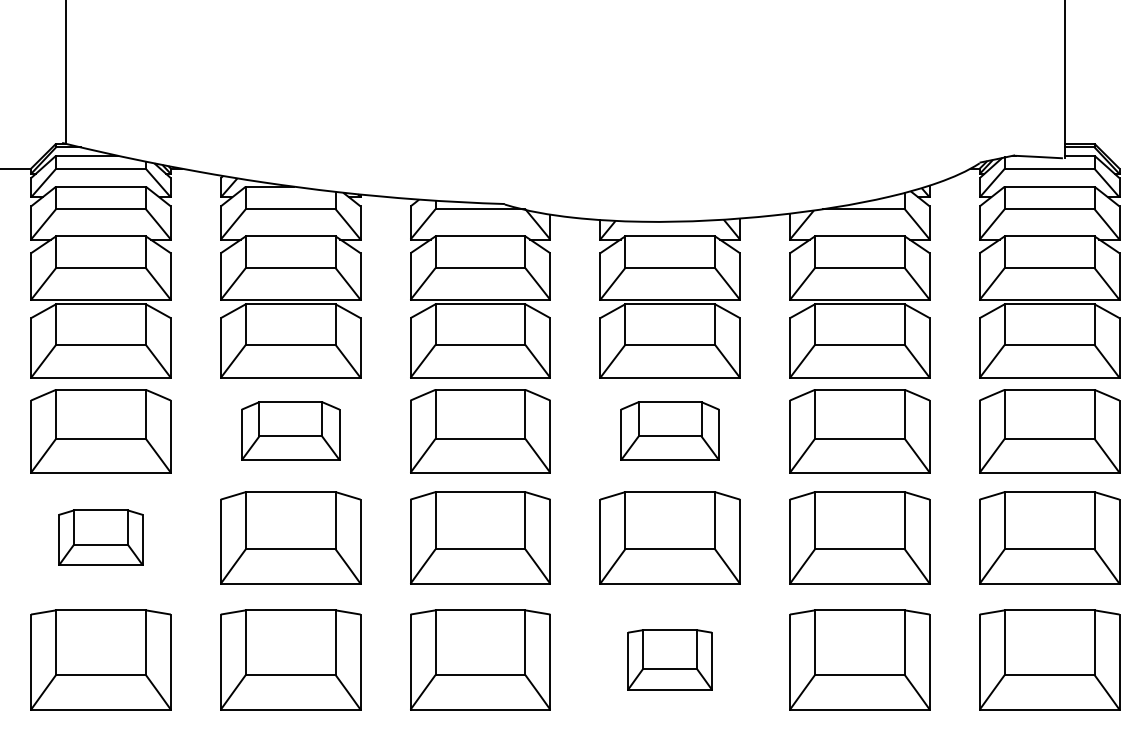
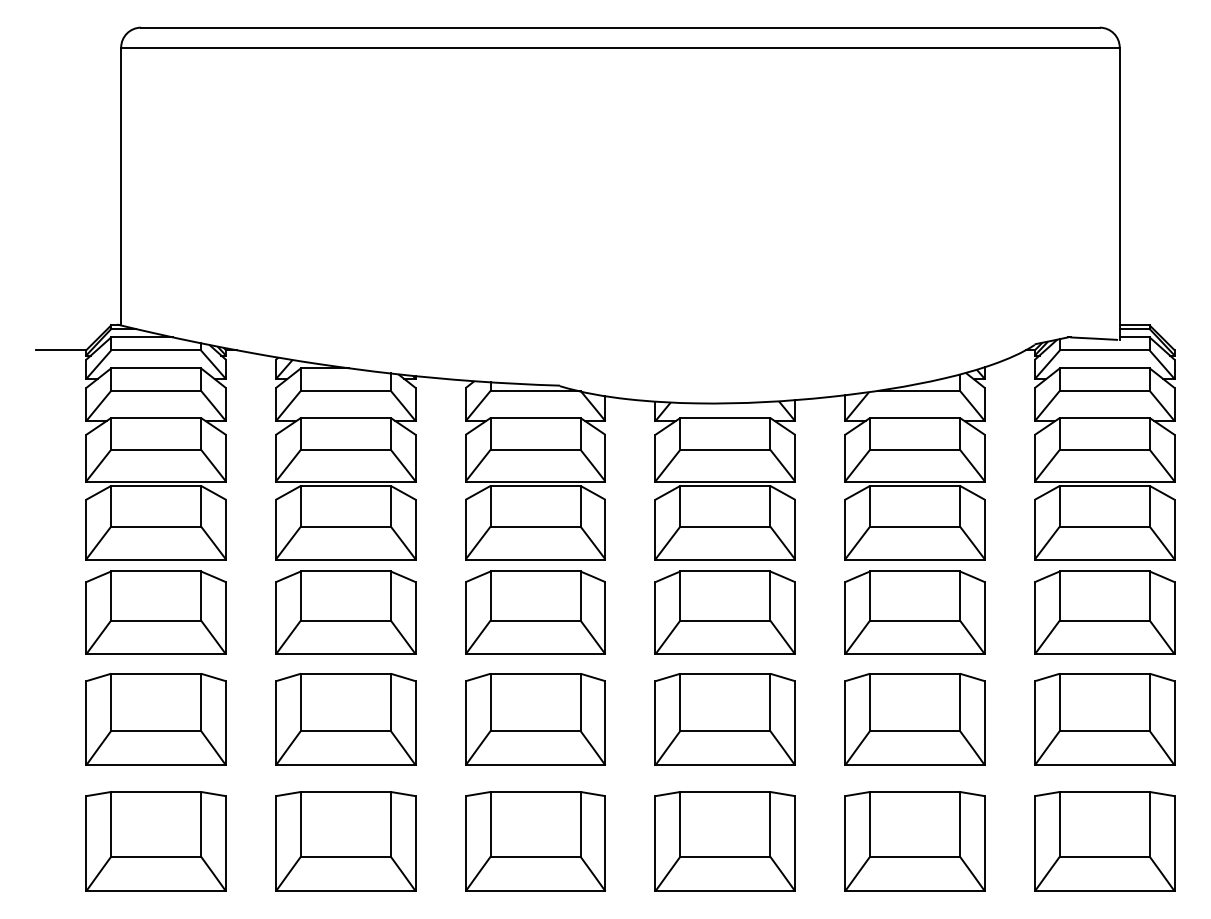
part: (290, 430) -> (345, 612), size x1.43
part: (669, 430) -> (724, 612), size x1.43
part: (100, 537) -> (155, 719), size x1.67
part: (669, 659) -> (724, 841), size x1.67

